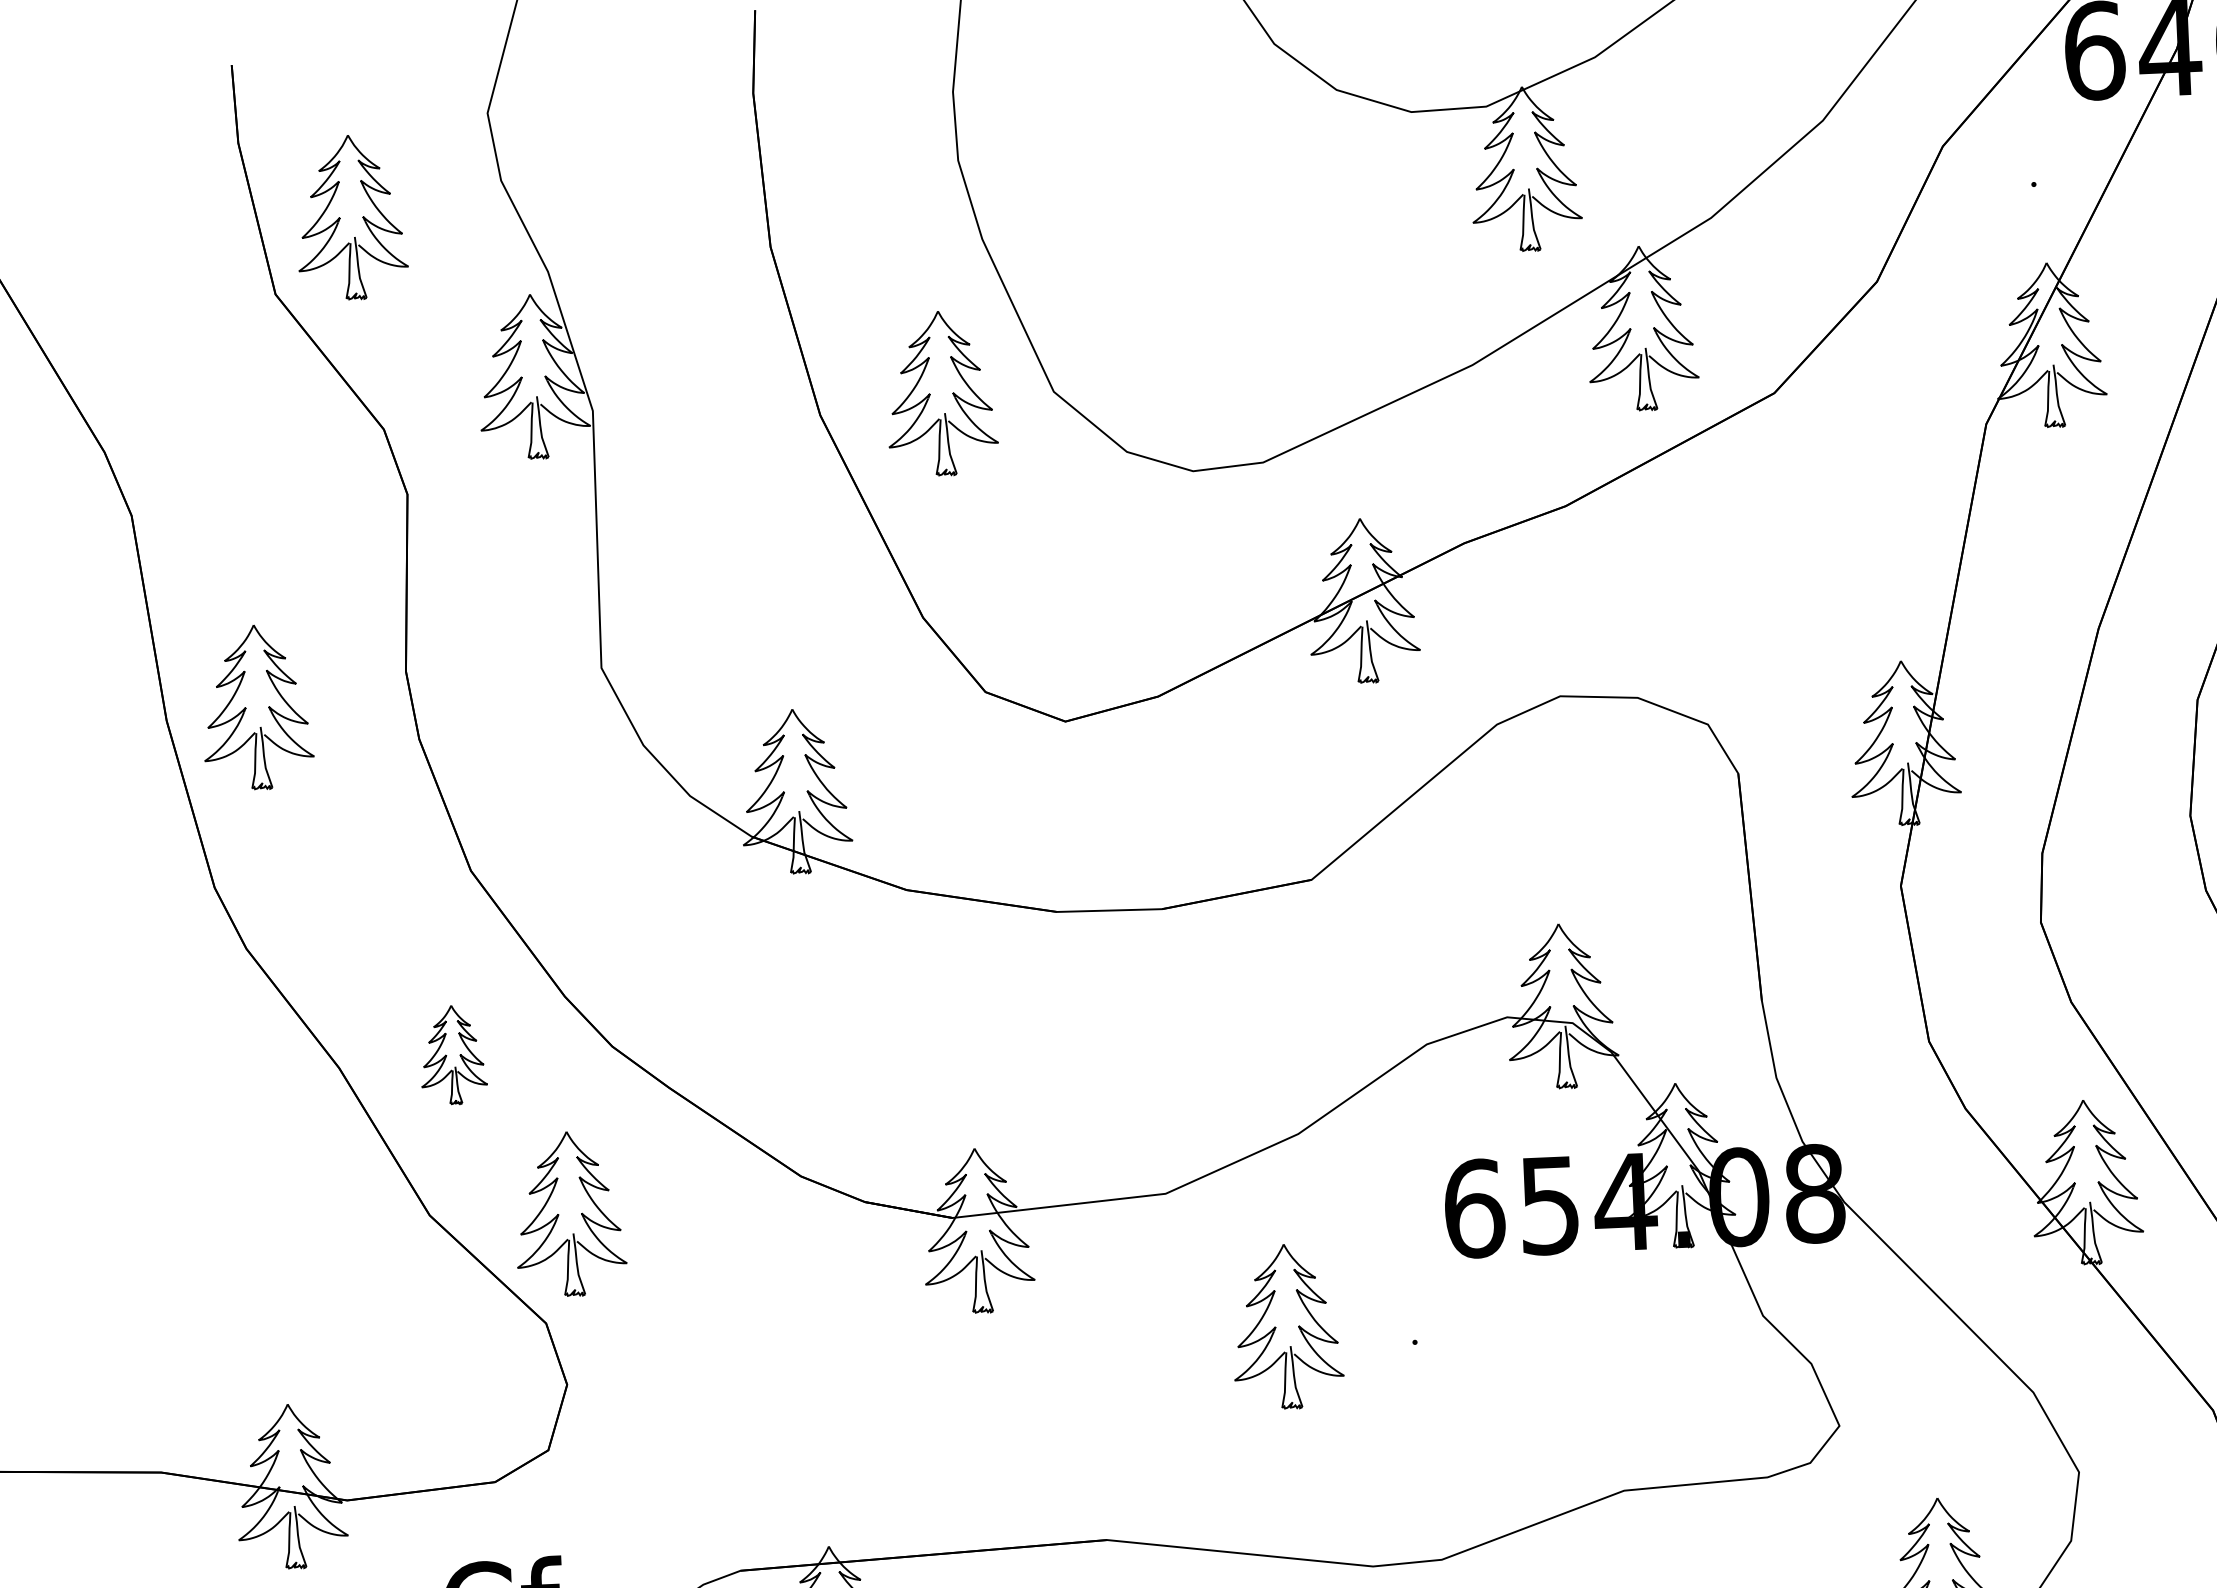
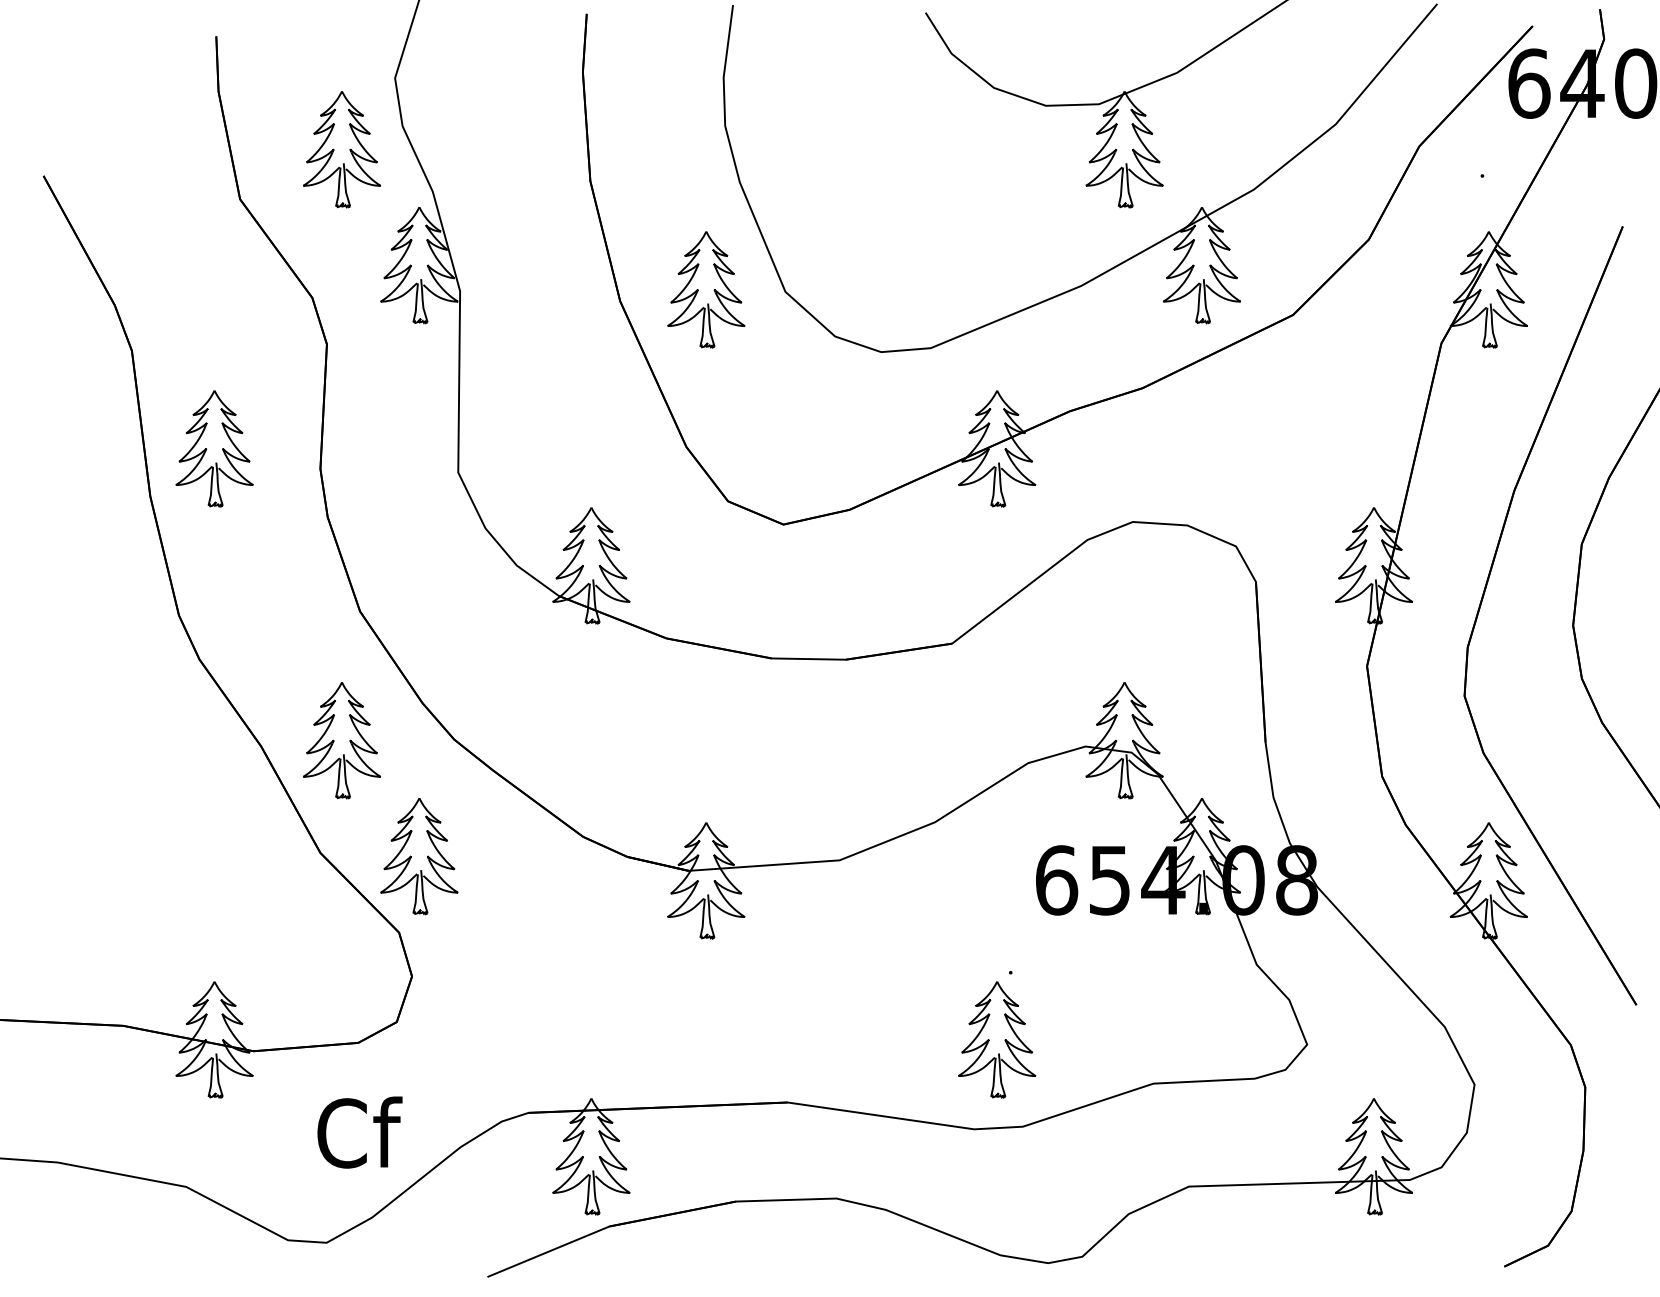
part: (350, 217) -> (341, 149), moved
part: (257, 707) -> (214, 448), moved
part: (452, 1054) -> (341, 740), size x1.67
part: (1287, 1326) -> (997, 1039), moved

